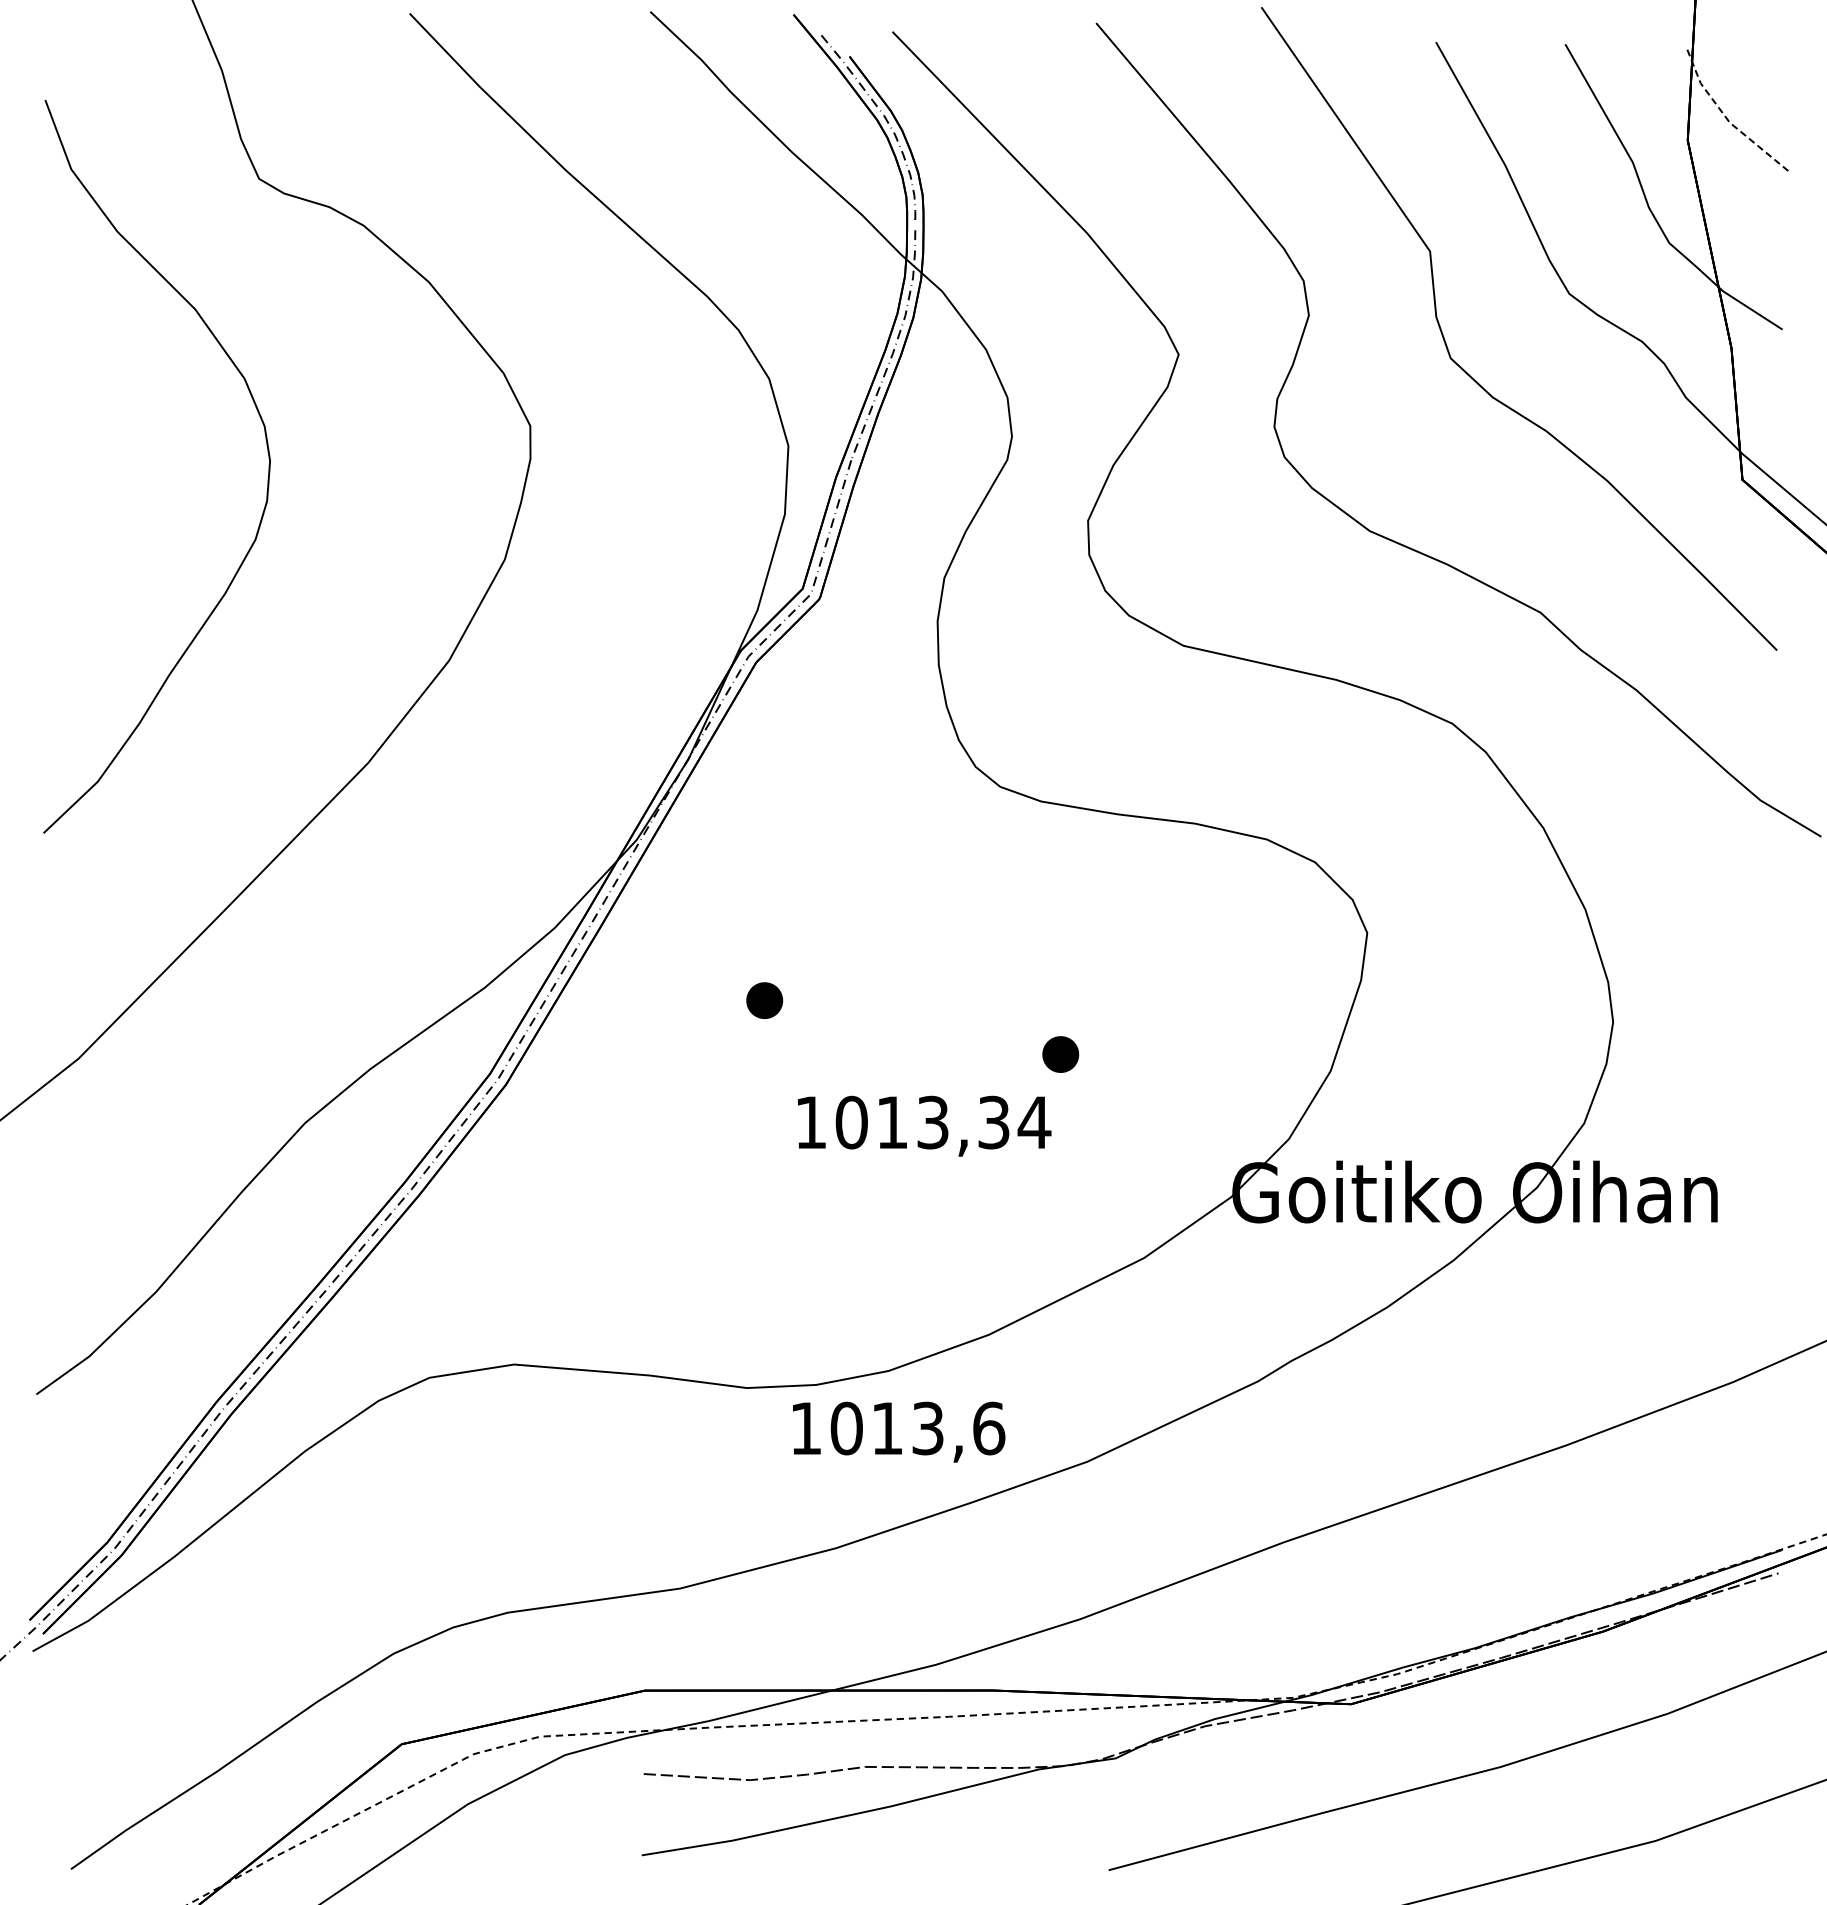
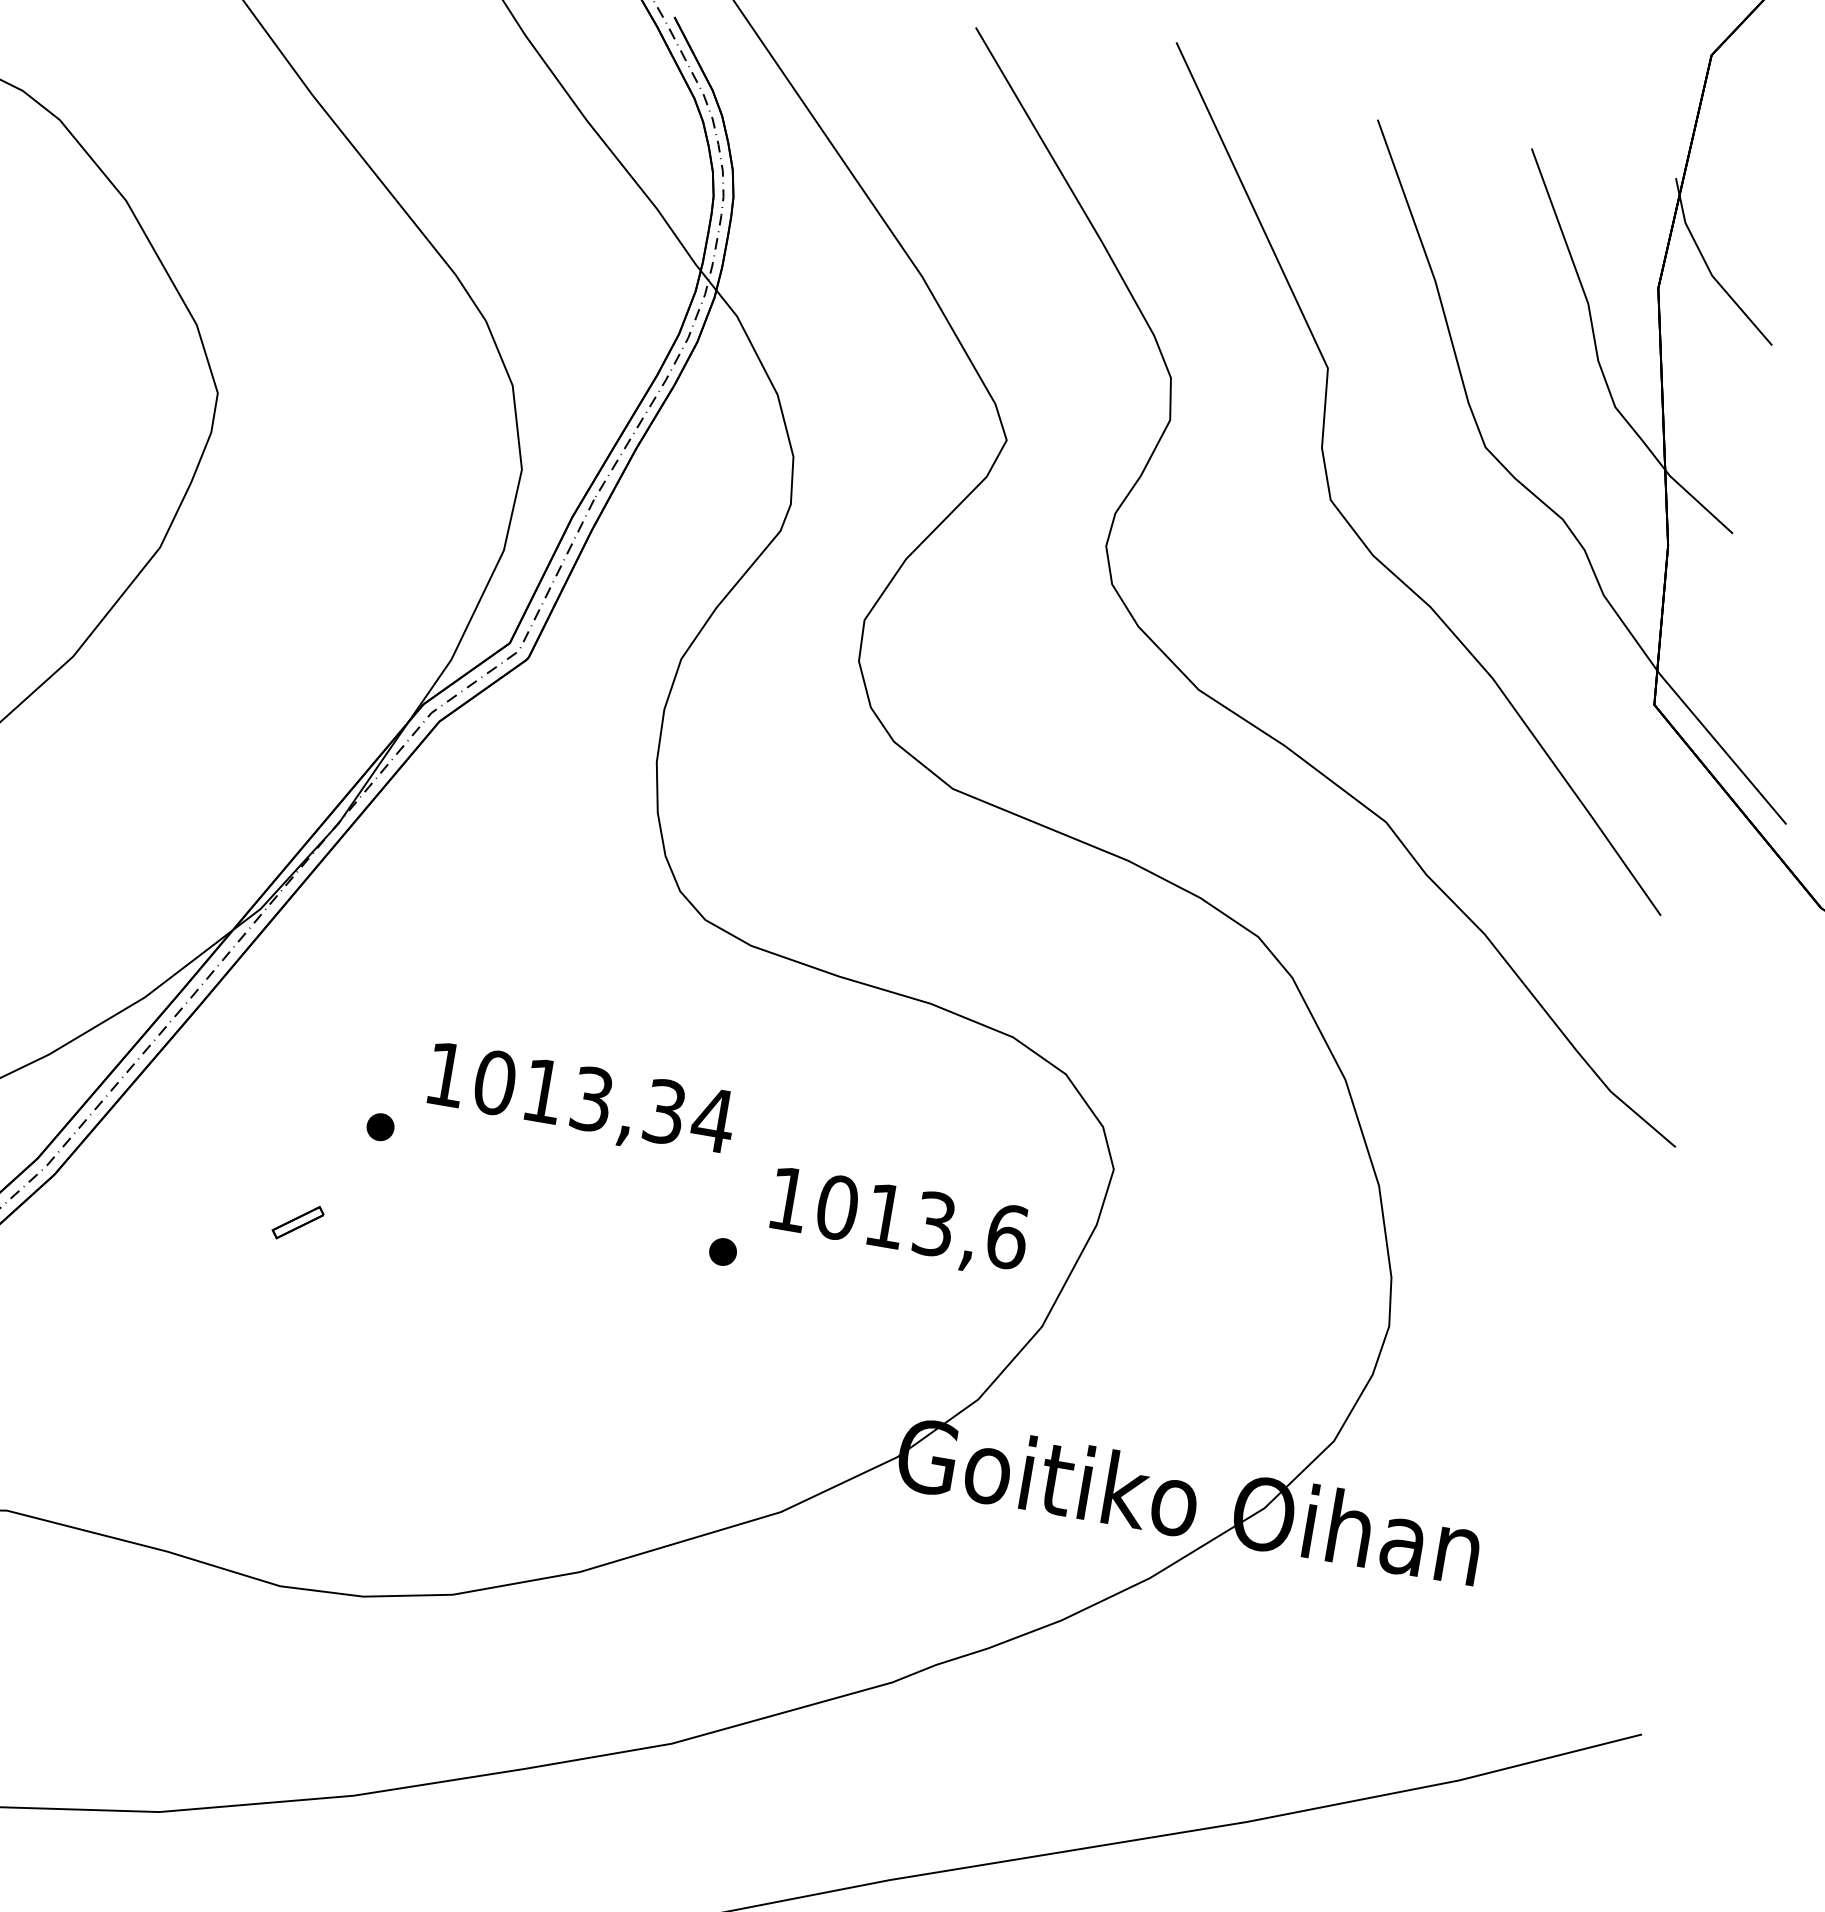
line: (1726, 117) -> (1709, 268), dashed -> solid
part: (764, 1000) -> (380, 1127), size x0.62
part: (1060, 1054) -> (722, 1251), size x0.62
part: (710, 1089) -> (297, 1222), added
text: (924, 1125) -> (581, 1101), moved
text: (899, 1431) -> (899, 1221), moved

